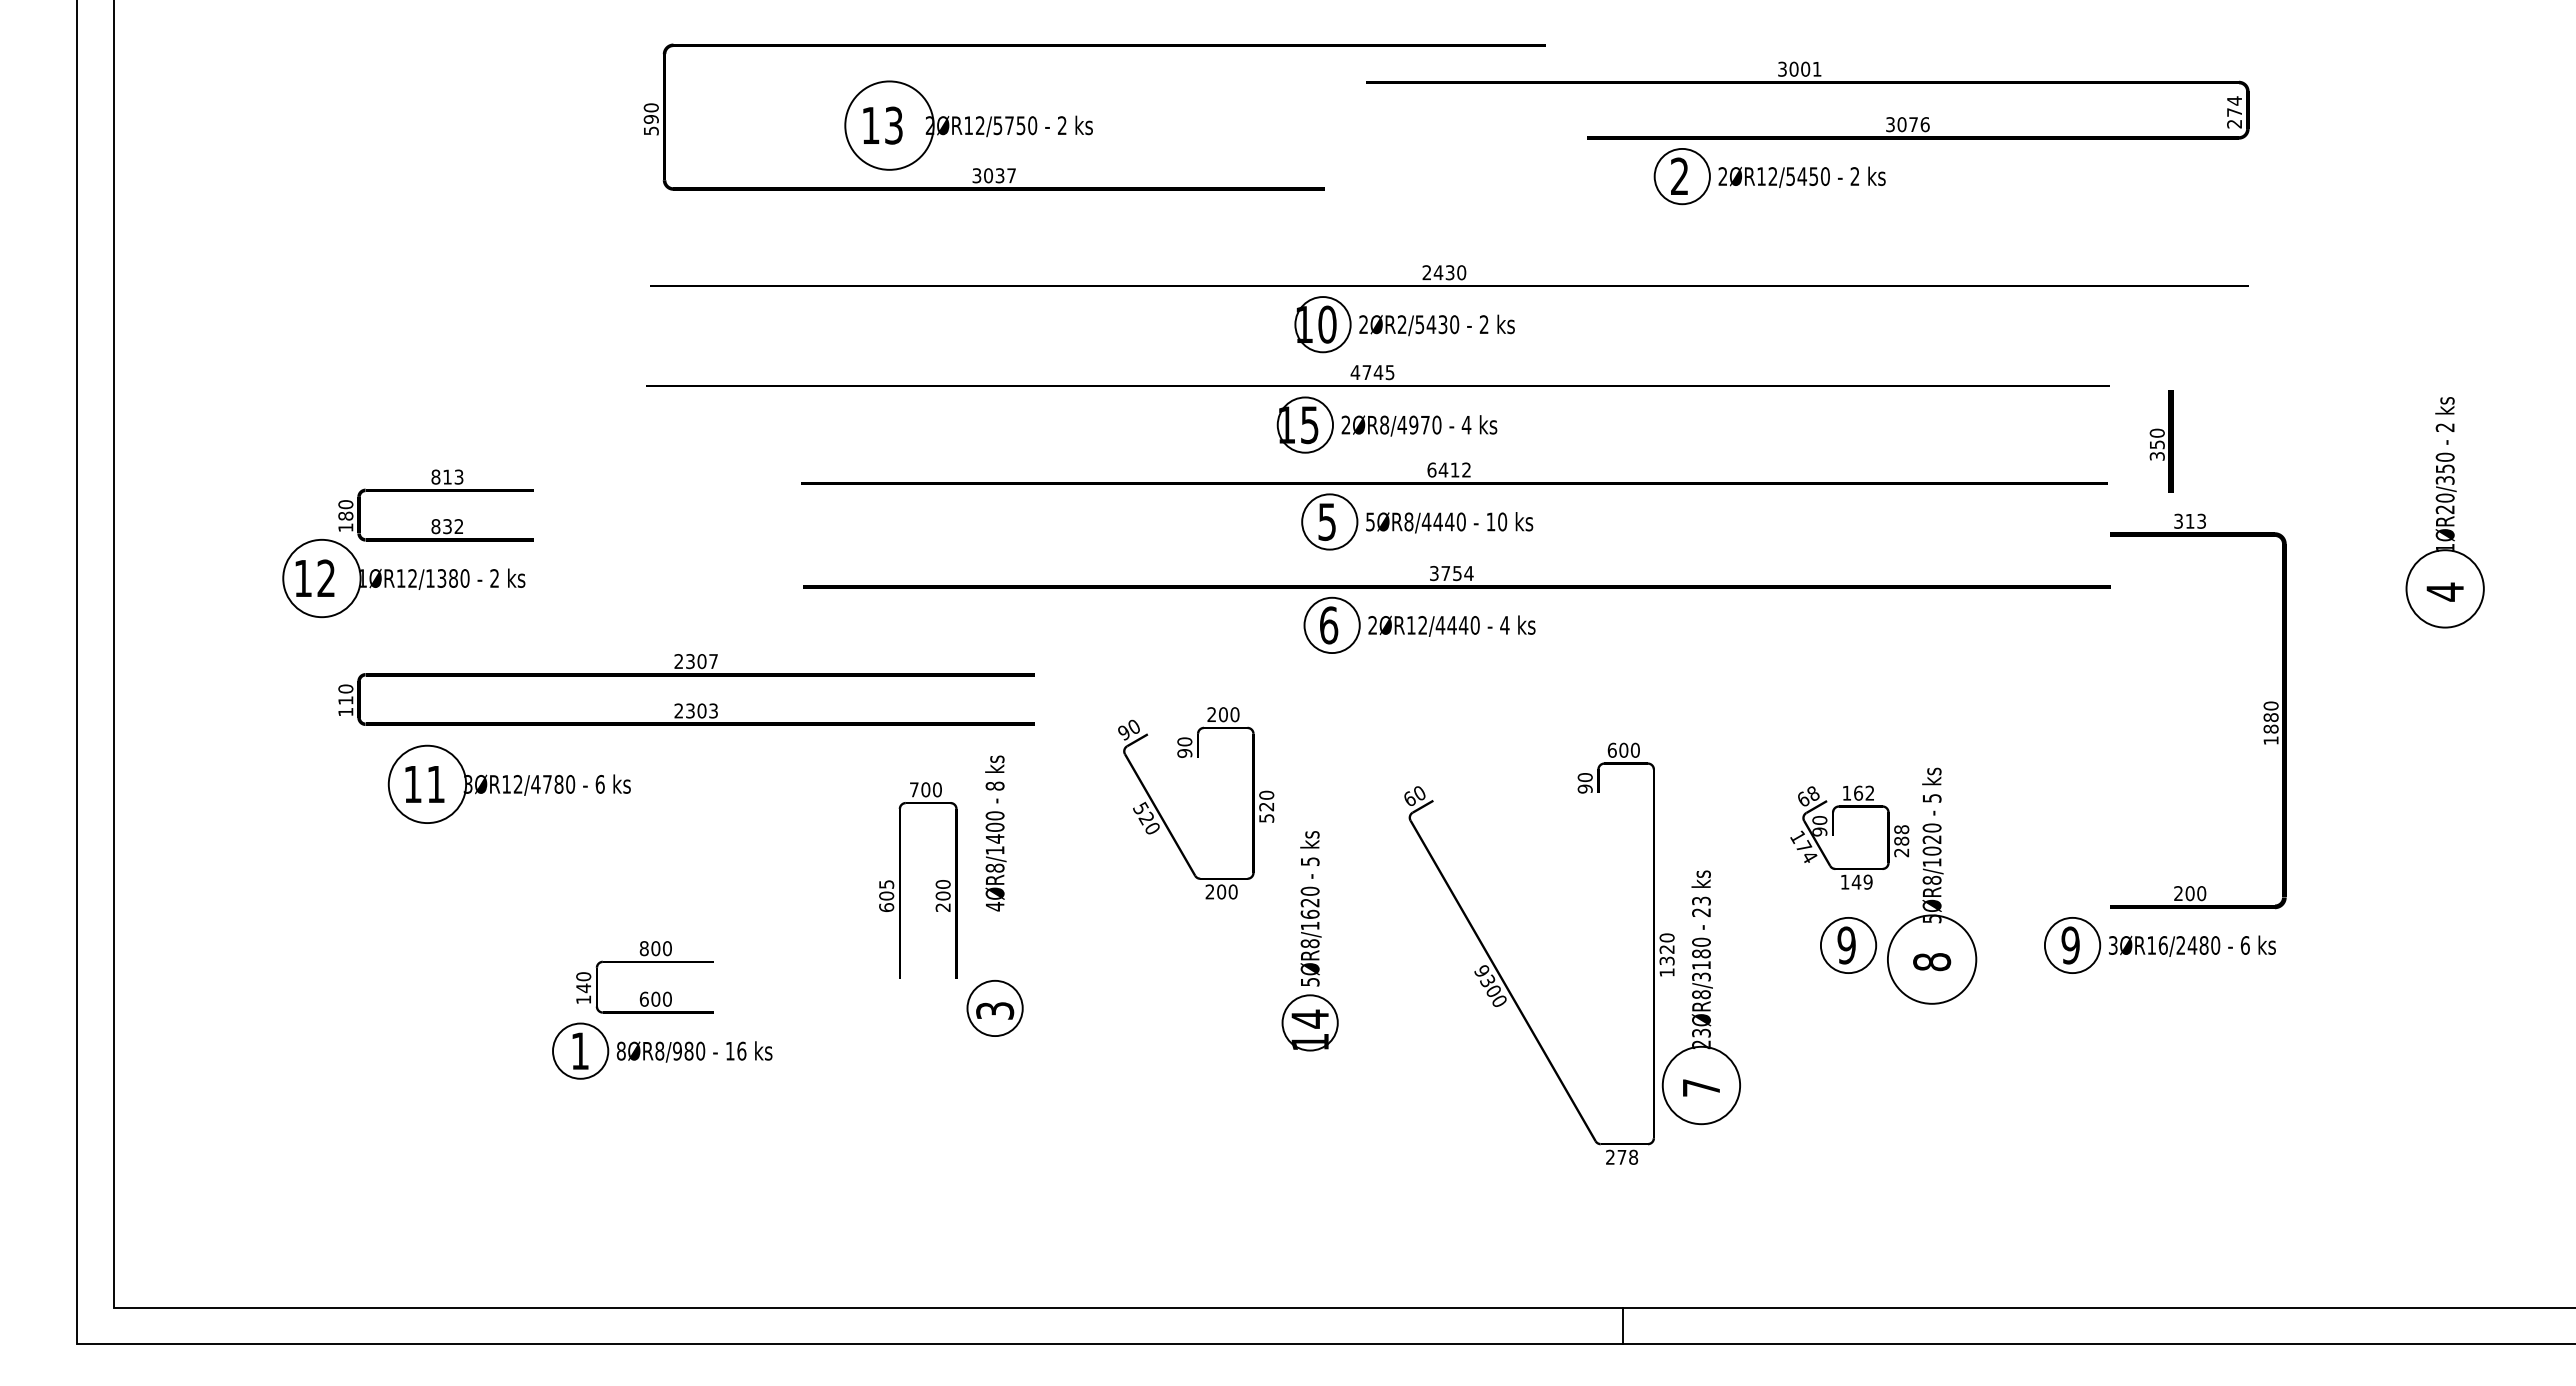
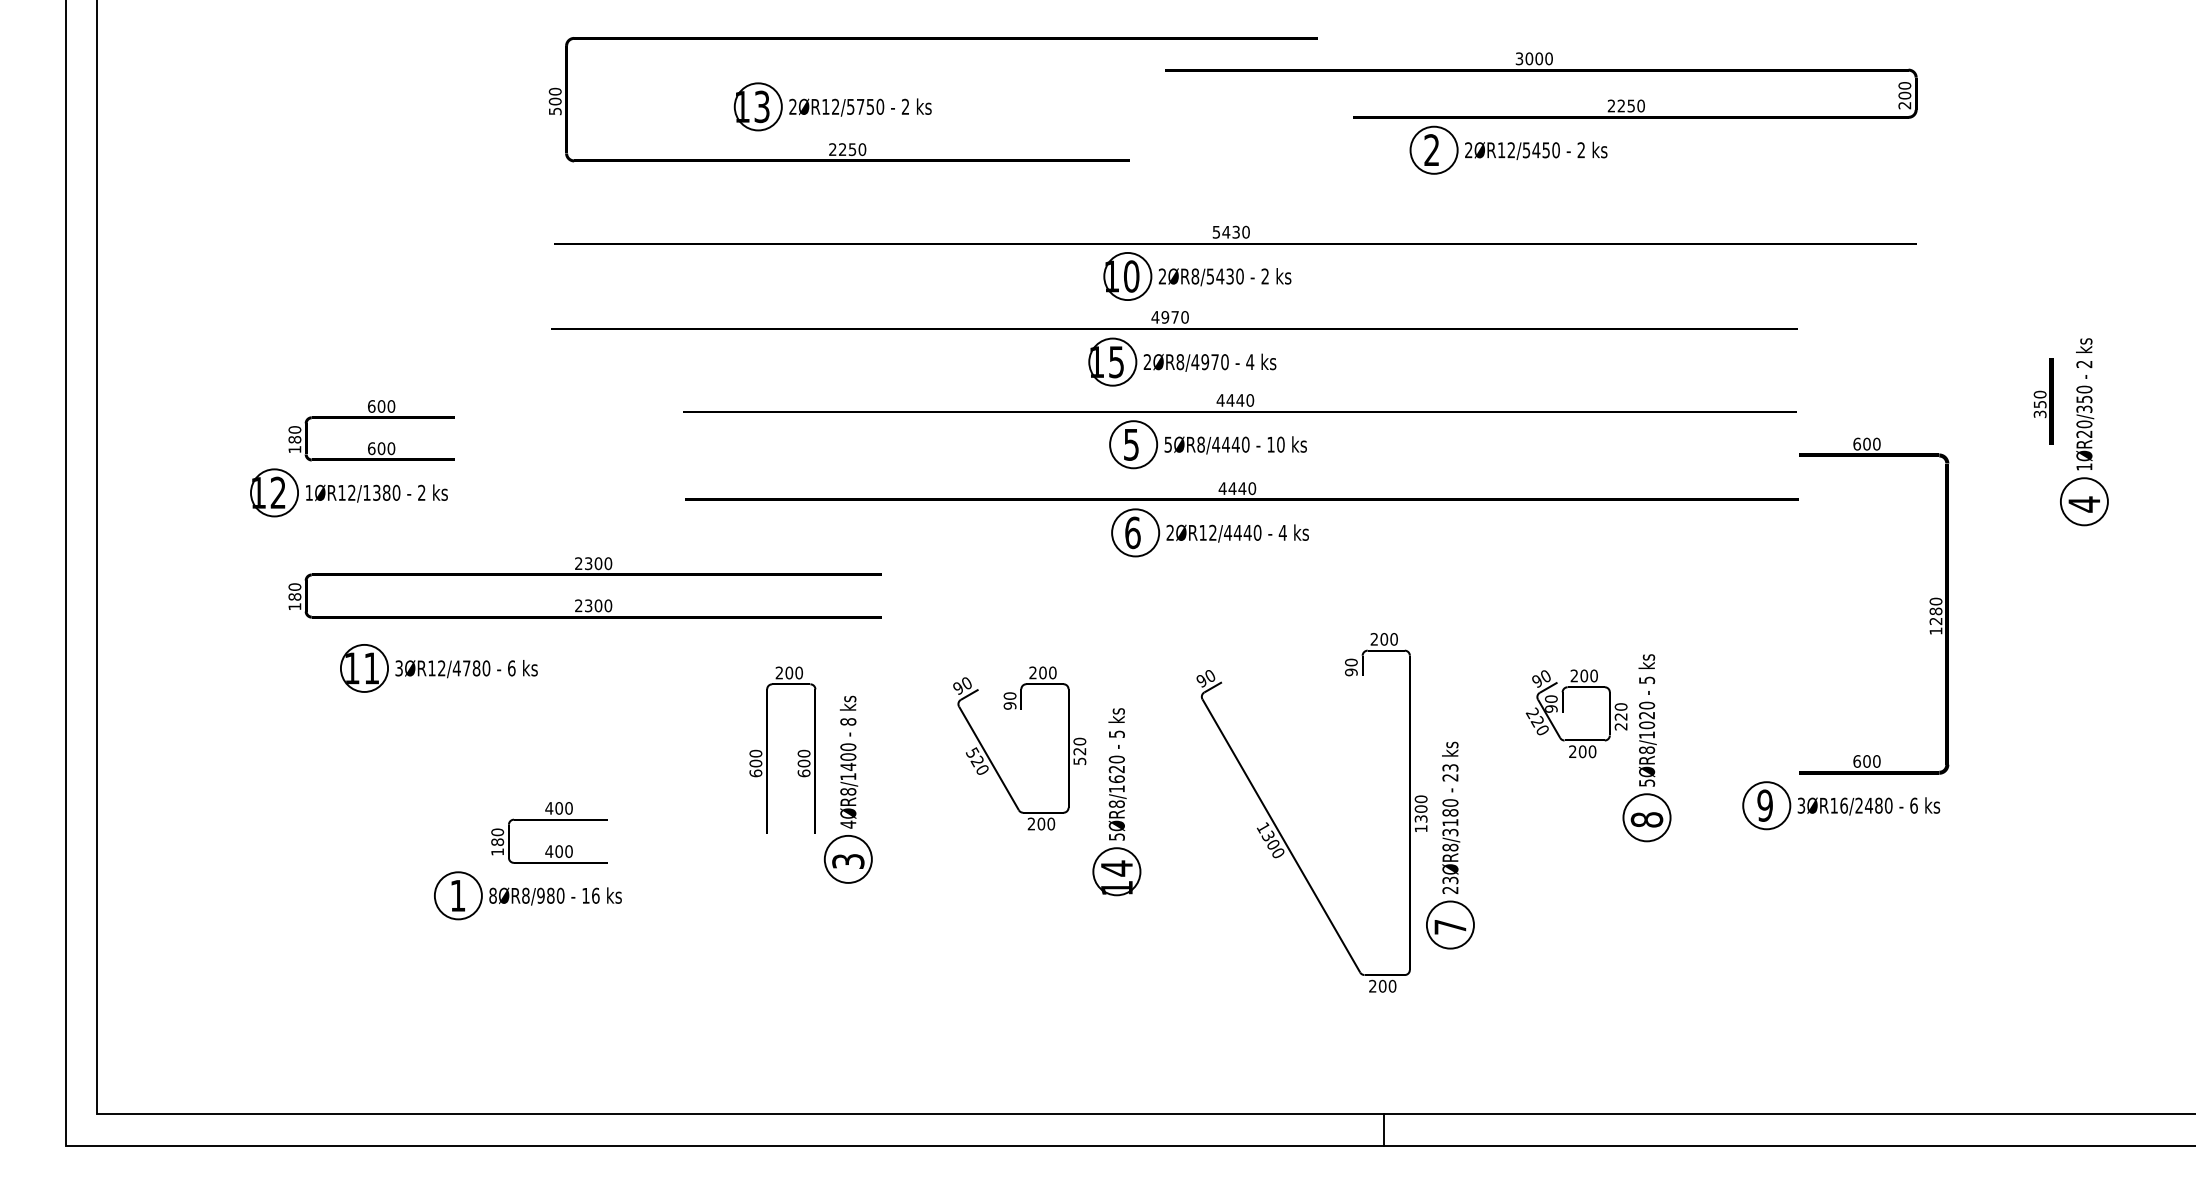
text: (1816, 68) -> (1548, 58), 3001 -> 3000
text: (2234, 106) -> (1904, 90), 274 -> 200
text: (651, 119) -> (555, 101), 590 -> 500
text: (1907, 124) -> (1626, 105), 3076 -> 2250
circle: (889, 125) -> (758, 106), size x0.62
text: (994, 175) -> (847, 149), 3037 -> 2250
text: (1426, 272) -> (1216, 232), 2430 -> 5430
text: (1401, 324) -> (1194, 276), 2ØR2/5430 -> 2ØR8/5430
text: (1378, 372) -> (1175, 317), 4745 -> 4970
text: (2161, 441) -> (2043, 401), moved
text: (1449, 469) -> (1235, 399), 6412 -> 4440
text: (447, 476) -> (381, 405), 813 -> 600
text: (2190, 520) -> (1867, 443), 313 -> 600
text: (447, 526) -> (381, 448), 832 -> 600
text: (1451, 573) -> (1237, 488), 3754 -> 4440
circle: (321, 578) -> (274, 492), size x0.71
circle: (2444, 588) -> (2083, 501), size x0.71
text: (713, 661) -> (608, 563), 2307 -> 2300
text: (345, 700) -> (294, 596), 110 -> 180
text: (713, 710) -> (608, 605), 2303 -> 2300
text: (2270, 728) -> (1935, 620), 1880 -> 1280
text: (1611, 749) -> (1373, 638), 600 -> 200
circle: (427, 784) -> (364, 668), size x0.71
text: (914, 789) -> (779, 672), 700 -> 200
text: (1858, 792) -> (1584, 675), 162 -> 200
text: (1808, 796) -> (1541, 678), 68 -> 90
text: (1409, 798) -> (1201, 680), 60 -> 90
text: (1196, 803) -> (1020, 748), moved
text: (995, 833) -> (848, 762), moved
text: (1901, 835) -> (1620, 711), 288 -> 220
text: (1803, 846) -> (1537, 721), 174 -> 220
text: (1856, 881) -> (1582, 751), 149 -> 200
text: (886, 884) -> (755, 753), 605 -> 600
text: (2178, 893) -> (1857, 761), 200 -> 600
text: (942, 907) -> (803, 773), 200 -> 600
part: (1848, 945) -> (1575, 805), removed
text: (644, 948) -> (549, 808), 800 -> 400
text: (1666, 949) -> (1420, 809), 1320 -> 1300
circle: (1931, 959) -> (1646, 817), size x0.62
text: (1481, 971) -> (1262, 827), 9300 -> 1300
text: (583, 988) -> (497, 842), 140 -> 180
text: (644, 998) -> (549, 850), 600 -> 400
part: (662, 1050) -> (528, 895), moved
circle: (1701, 1085) -> (1450, 925), size x0.71
text: (1627, 1156) -> (1387, 985), 278 -> 200

